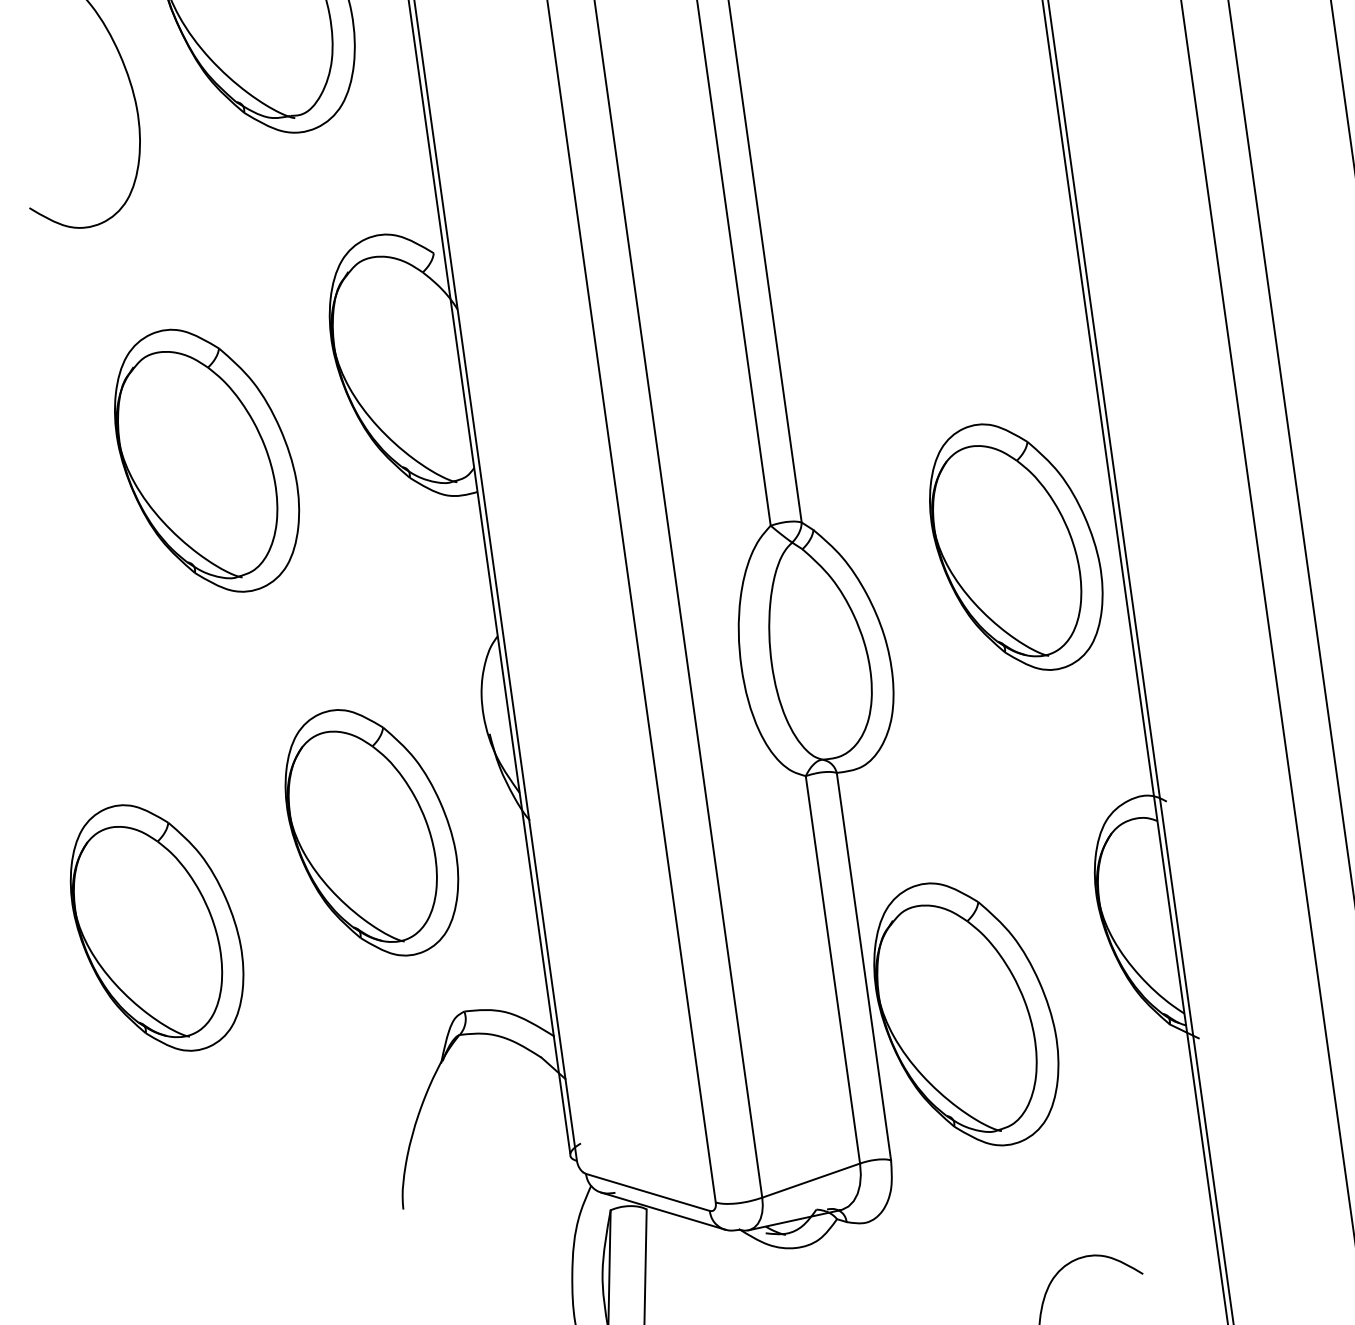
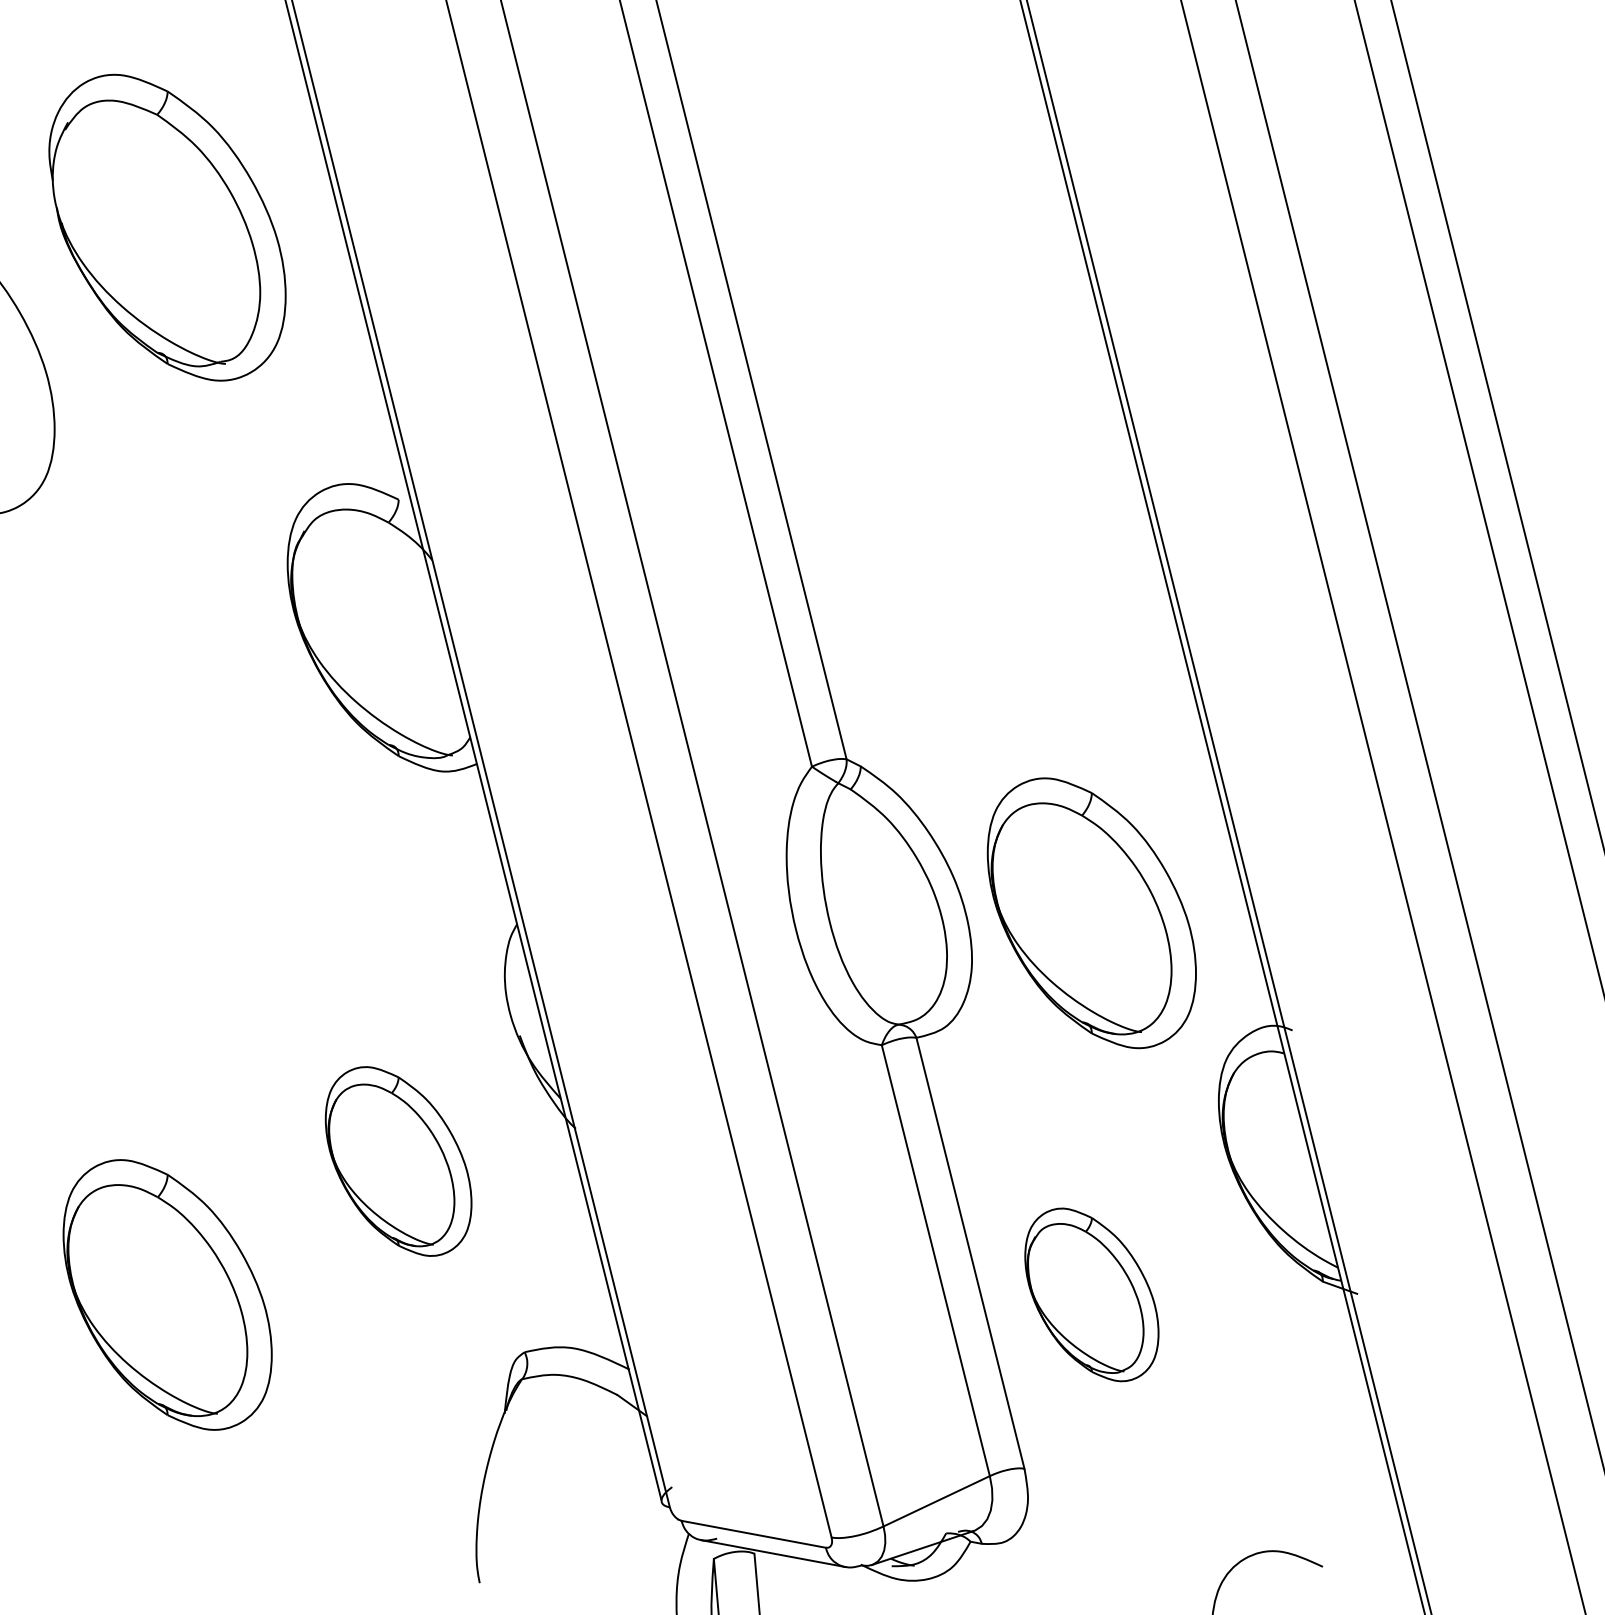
part: (206, 460) -> (167, 761), removed
part: (1015, 547) -> (1091, 913), moved
part: (371, 832) -> (398, 1161), size x0.7
part: (966, 1014) -> (1091, 1294), size x0.6

